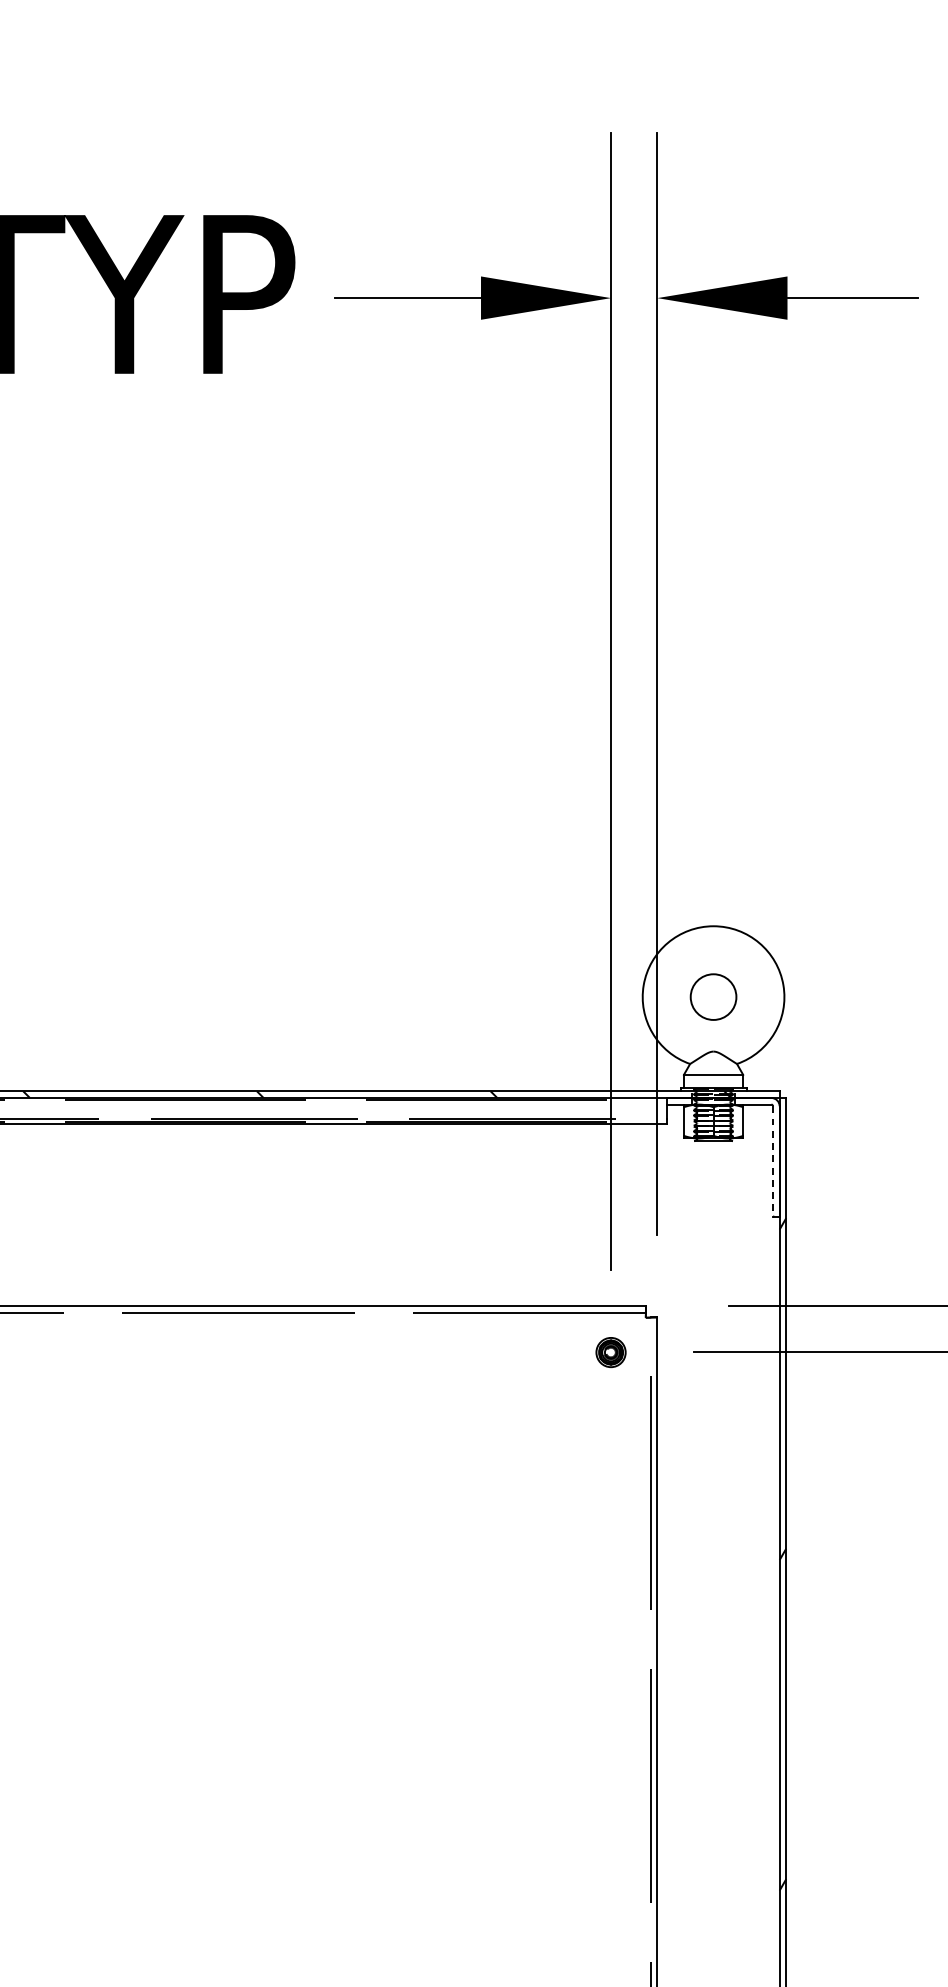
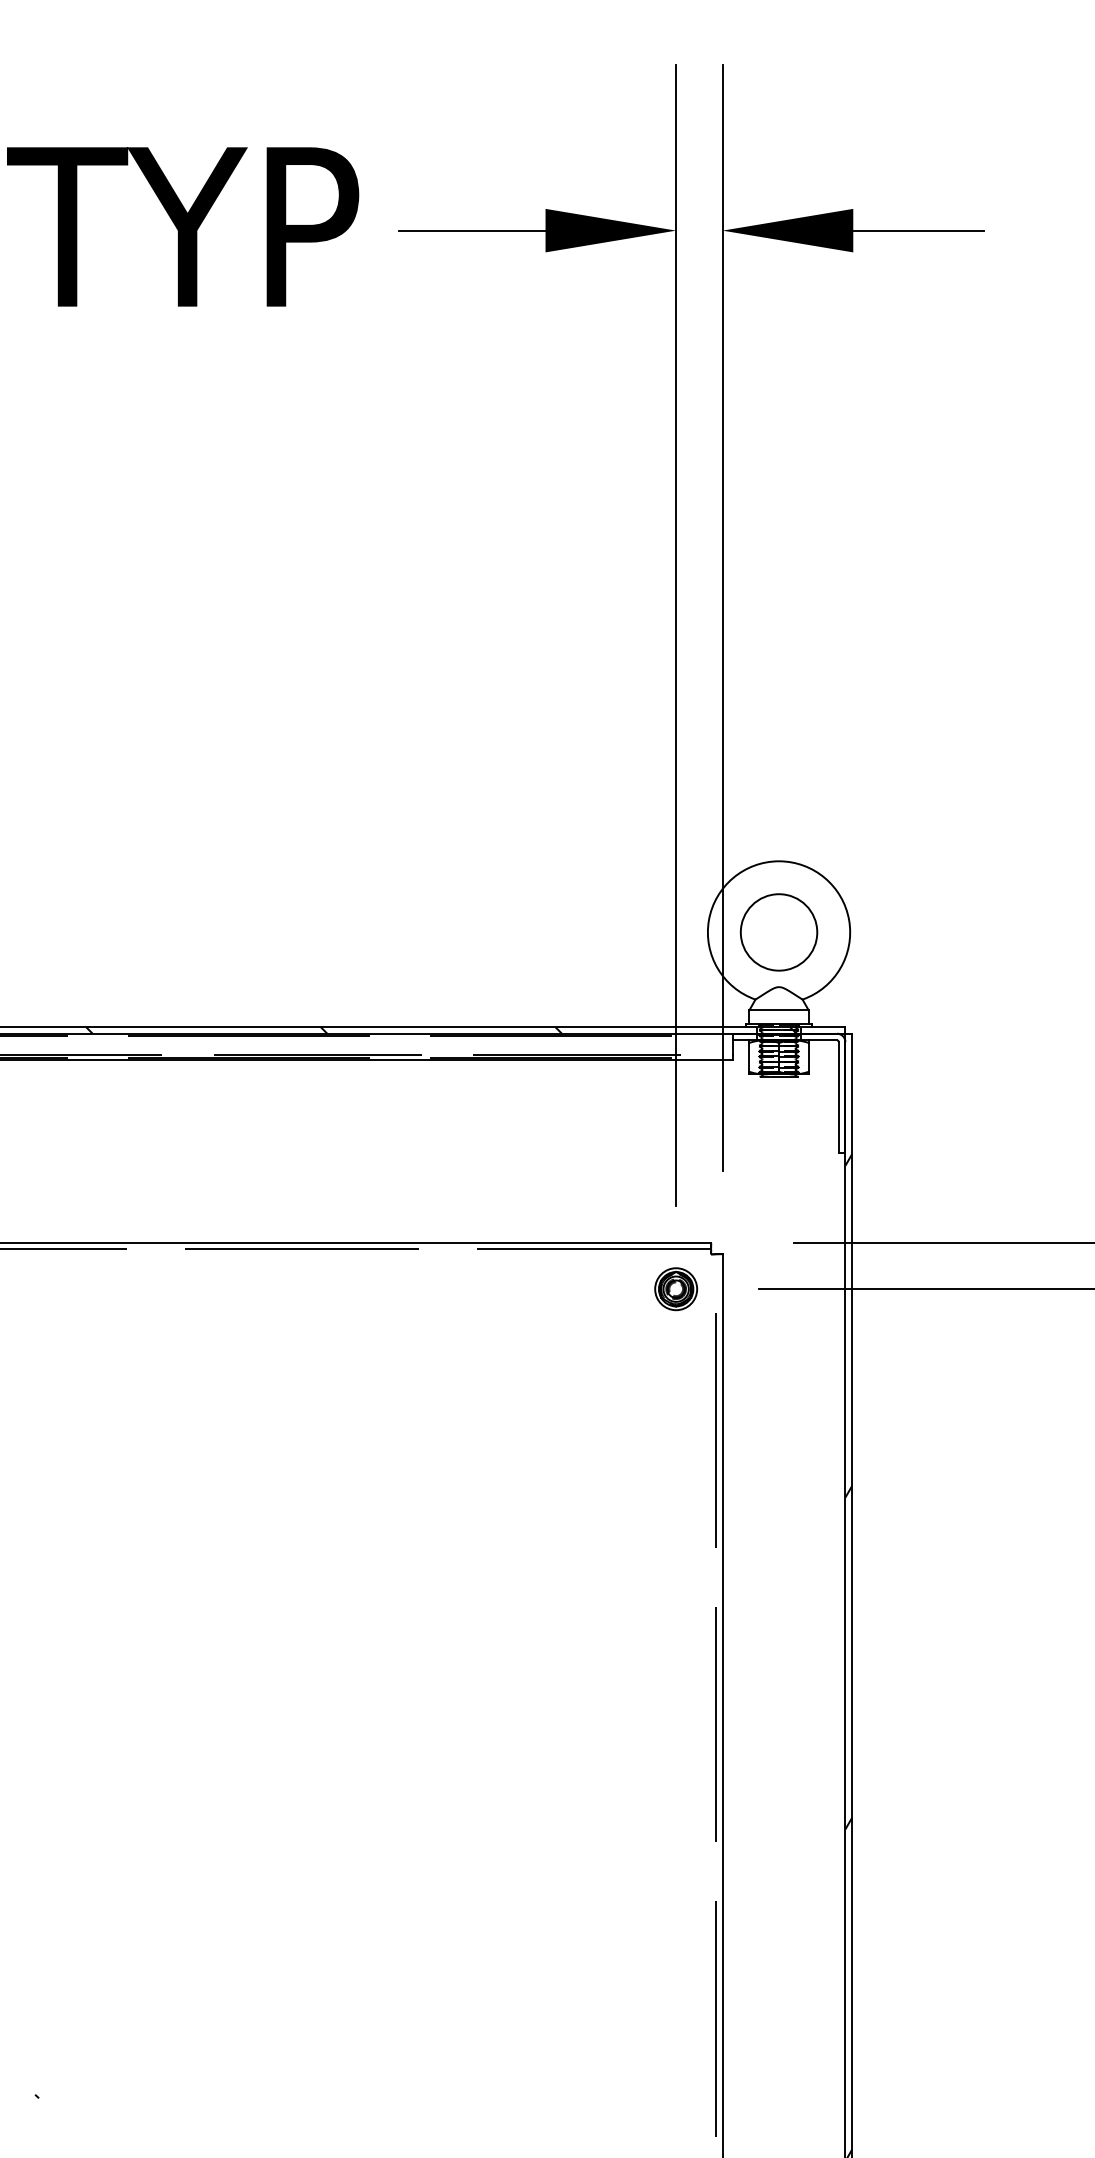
circle: (713, 997) -> (778, 932), size x1.67
line: (772, 1161) -> (838, 1097), dashed -> solid
part: (610, 1352) -> (675, 1289), size x1.43

